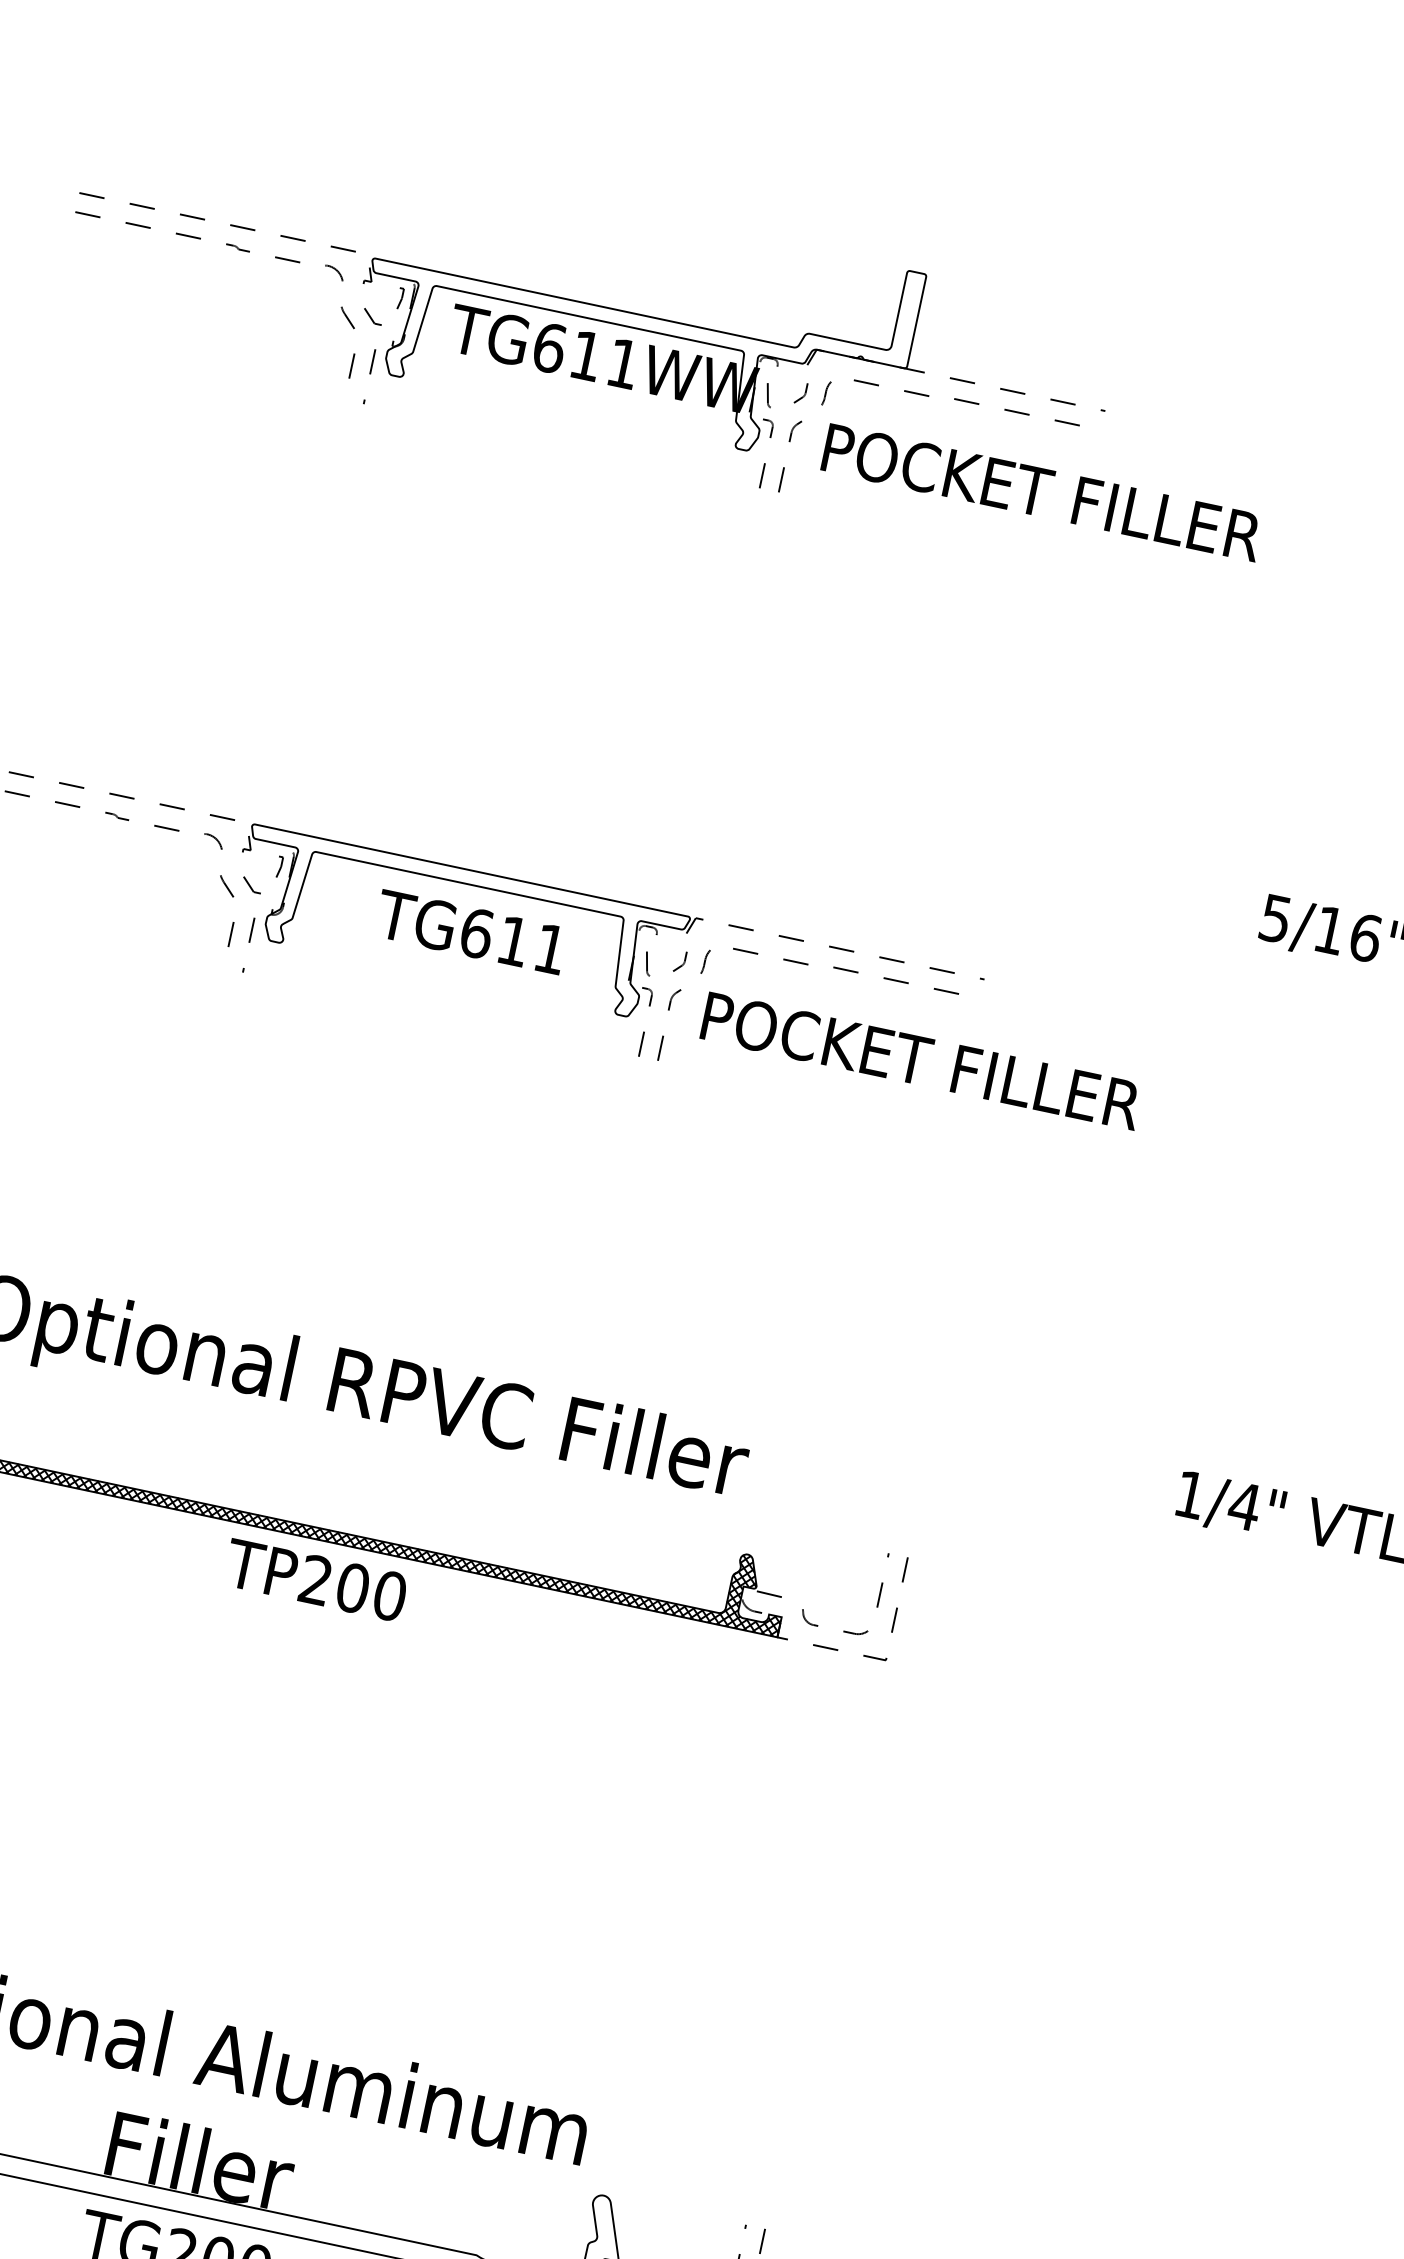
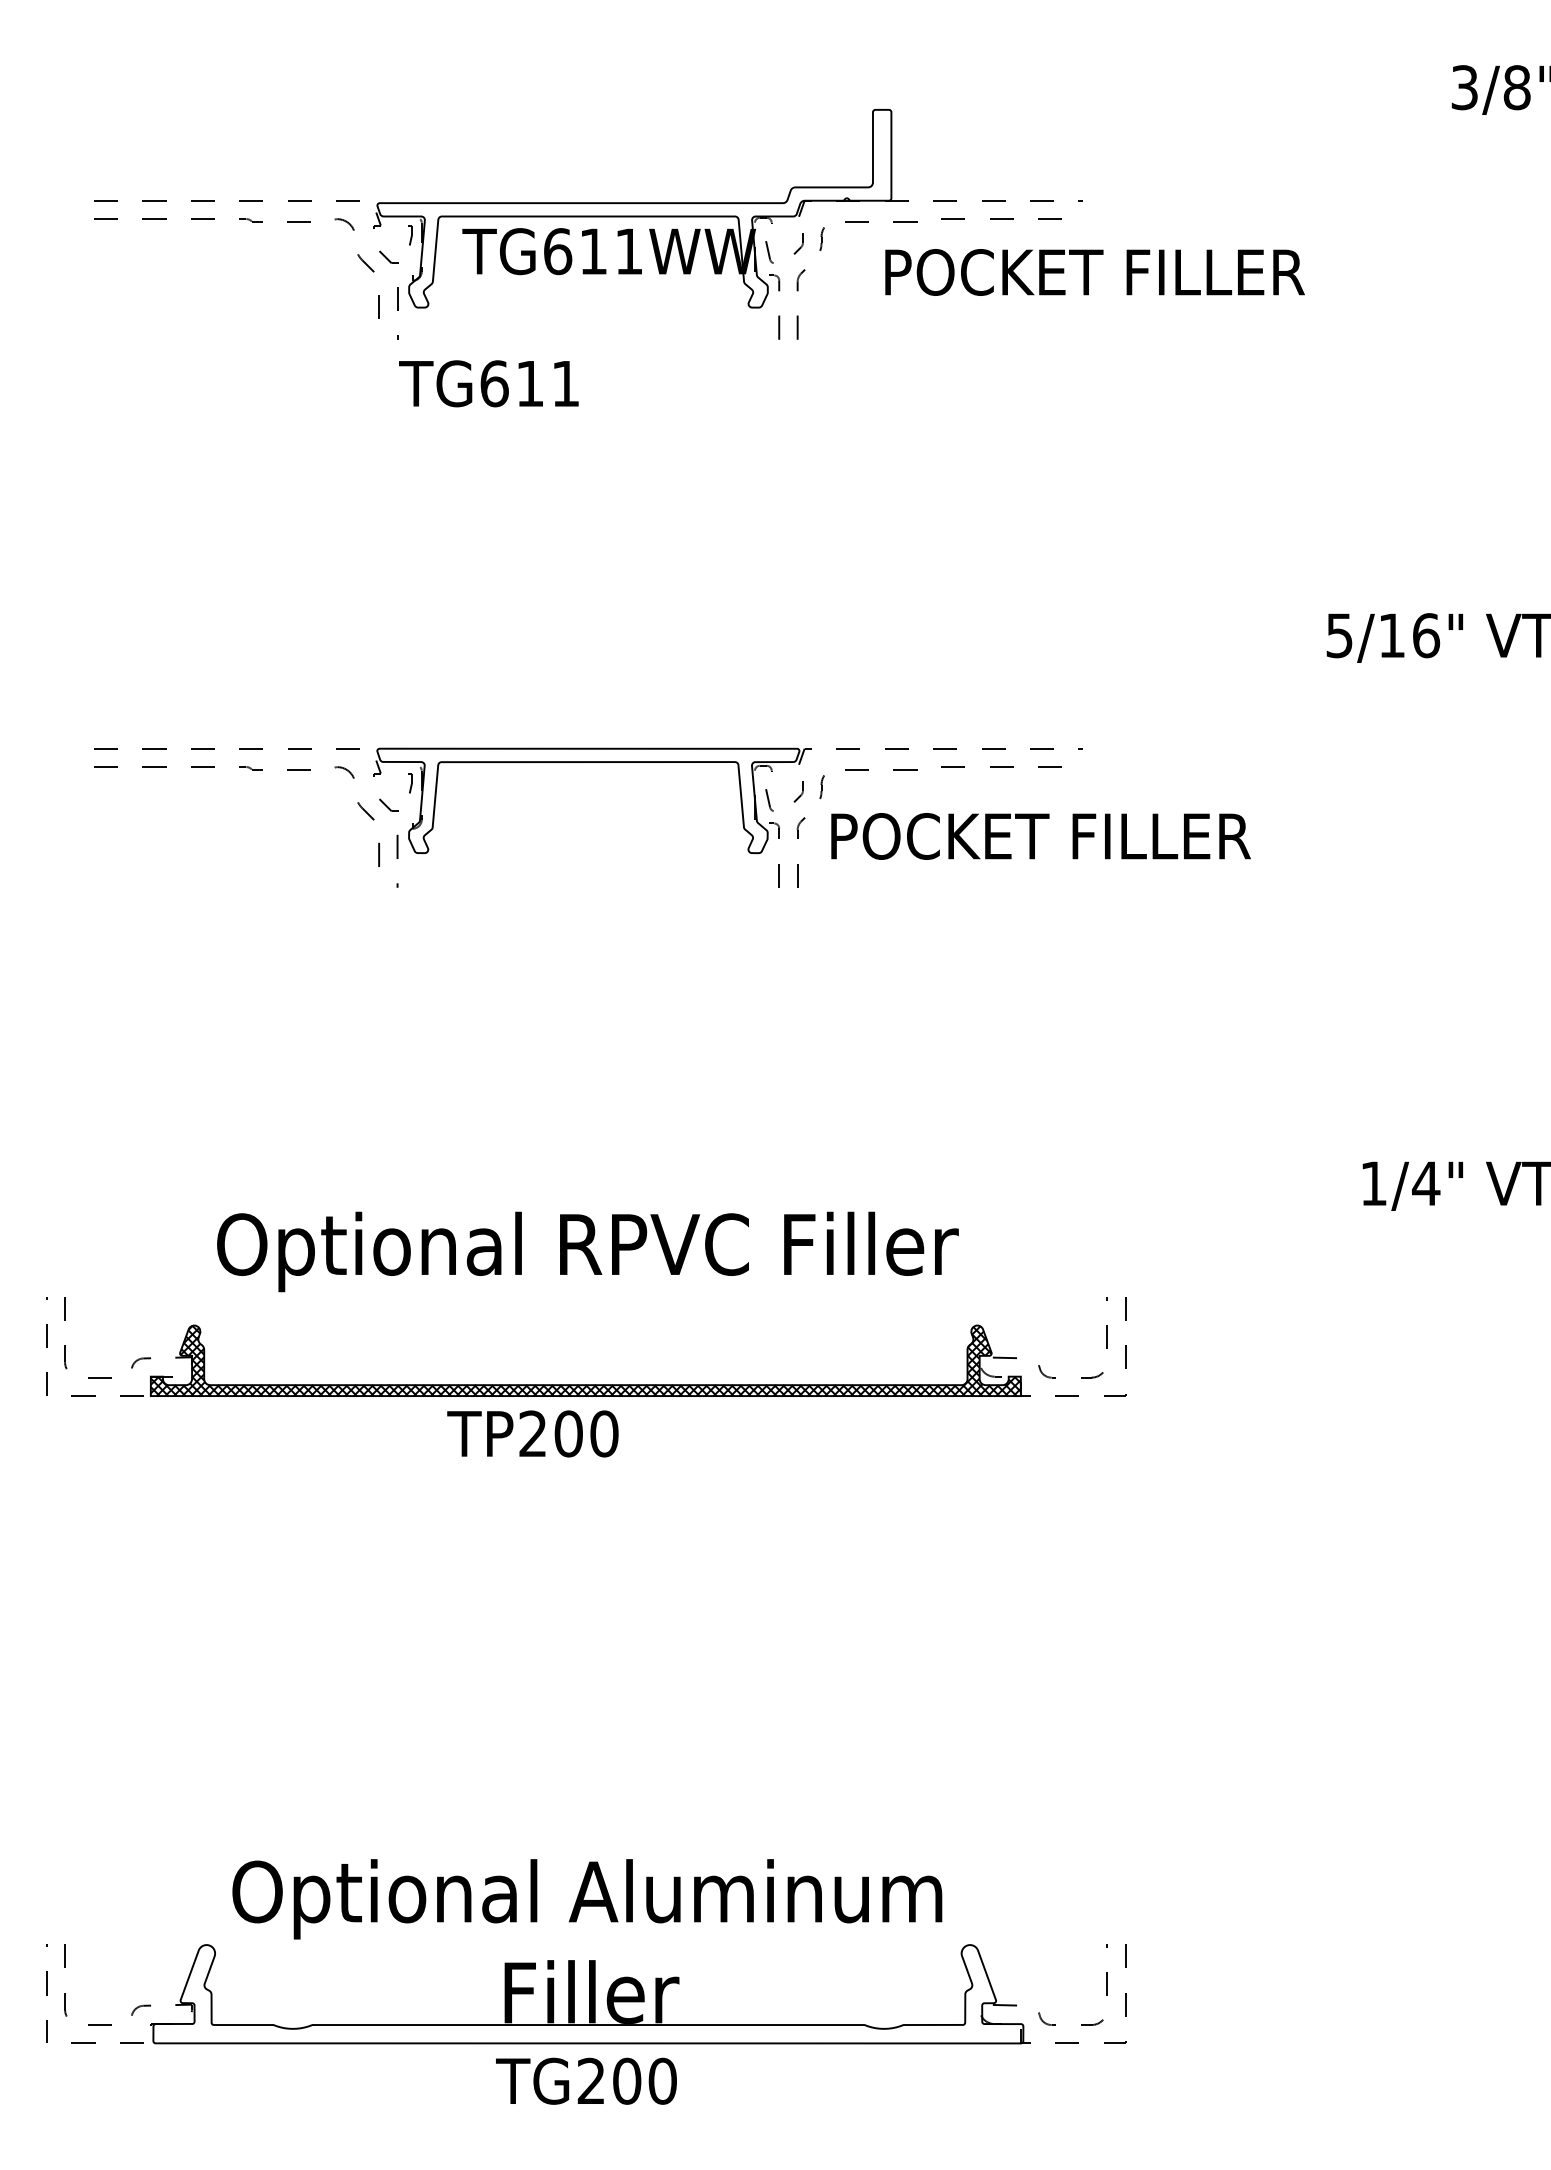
text: (1042, 492) -> (1094, 272), moved
text: (470, 931) -> (488, 383), moved
text: (315, 1579) -> (532, 1433), moved

